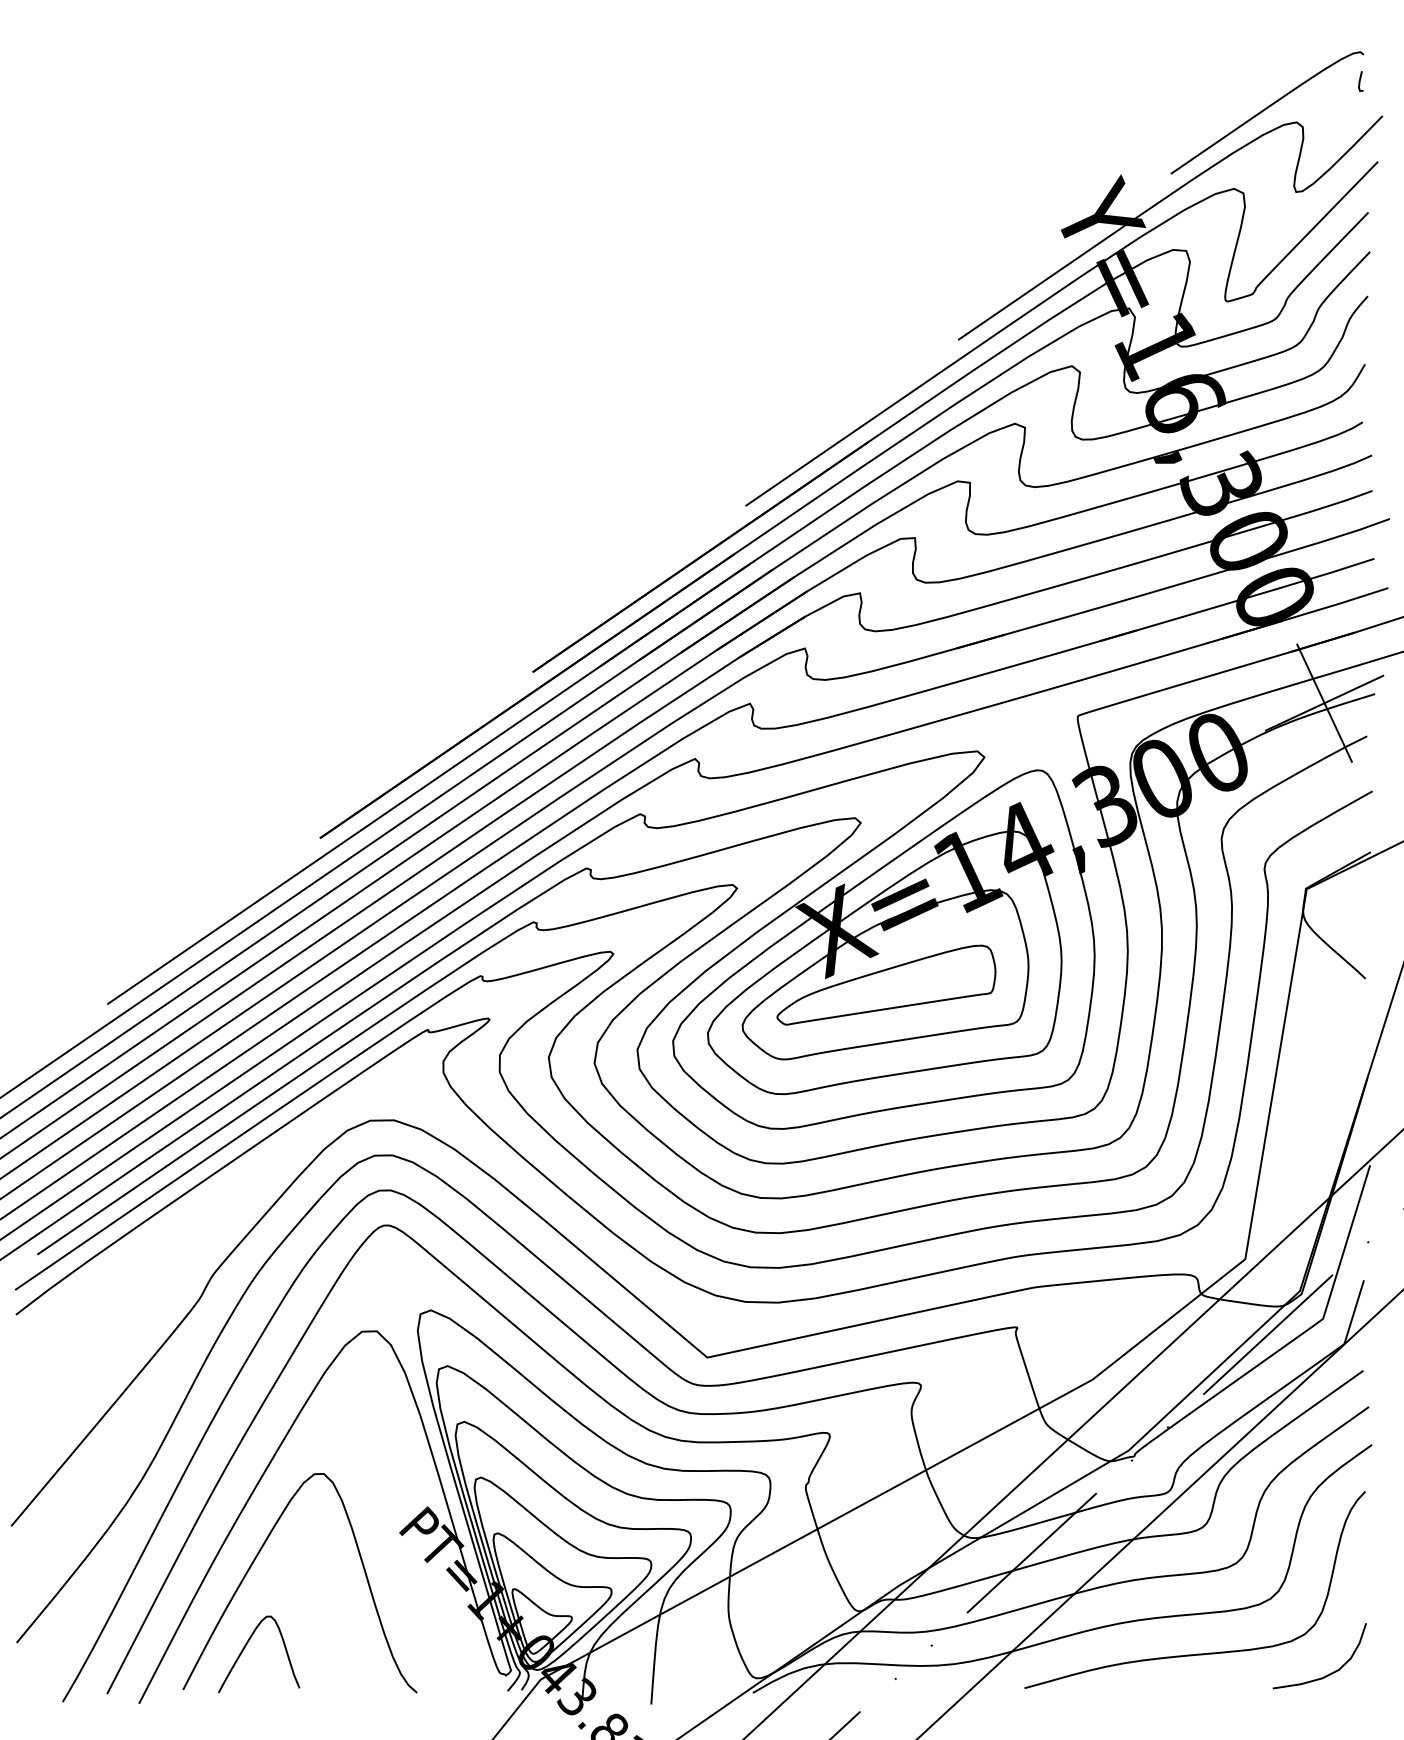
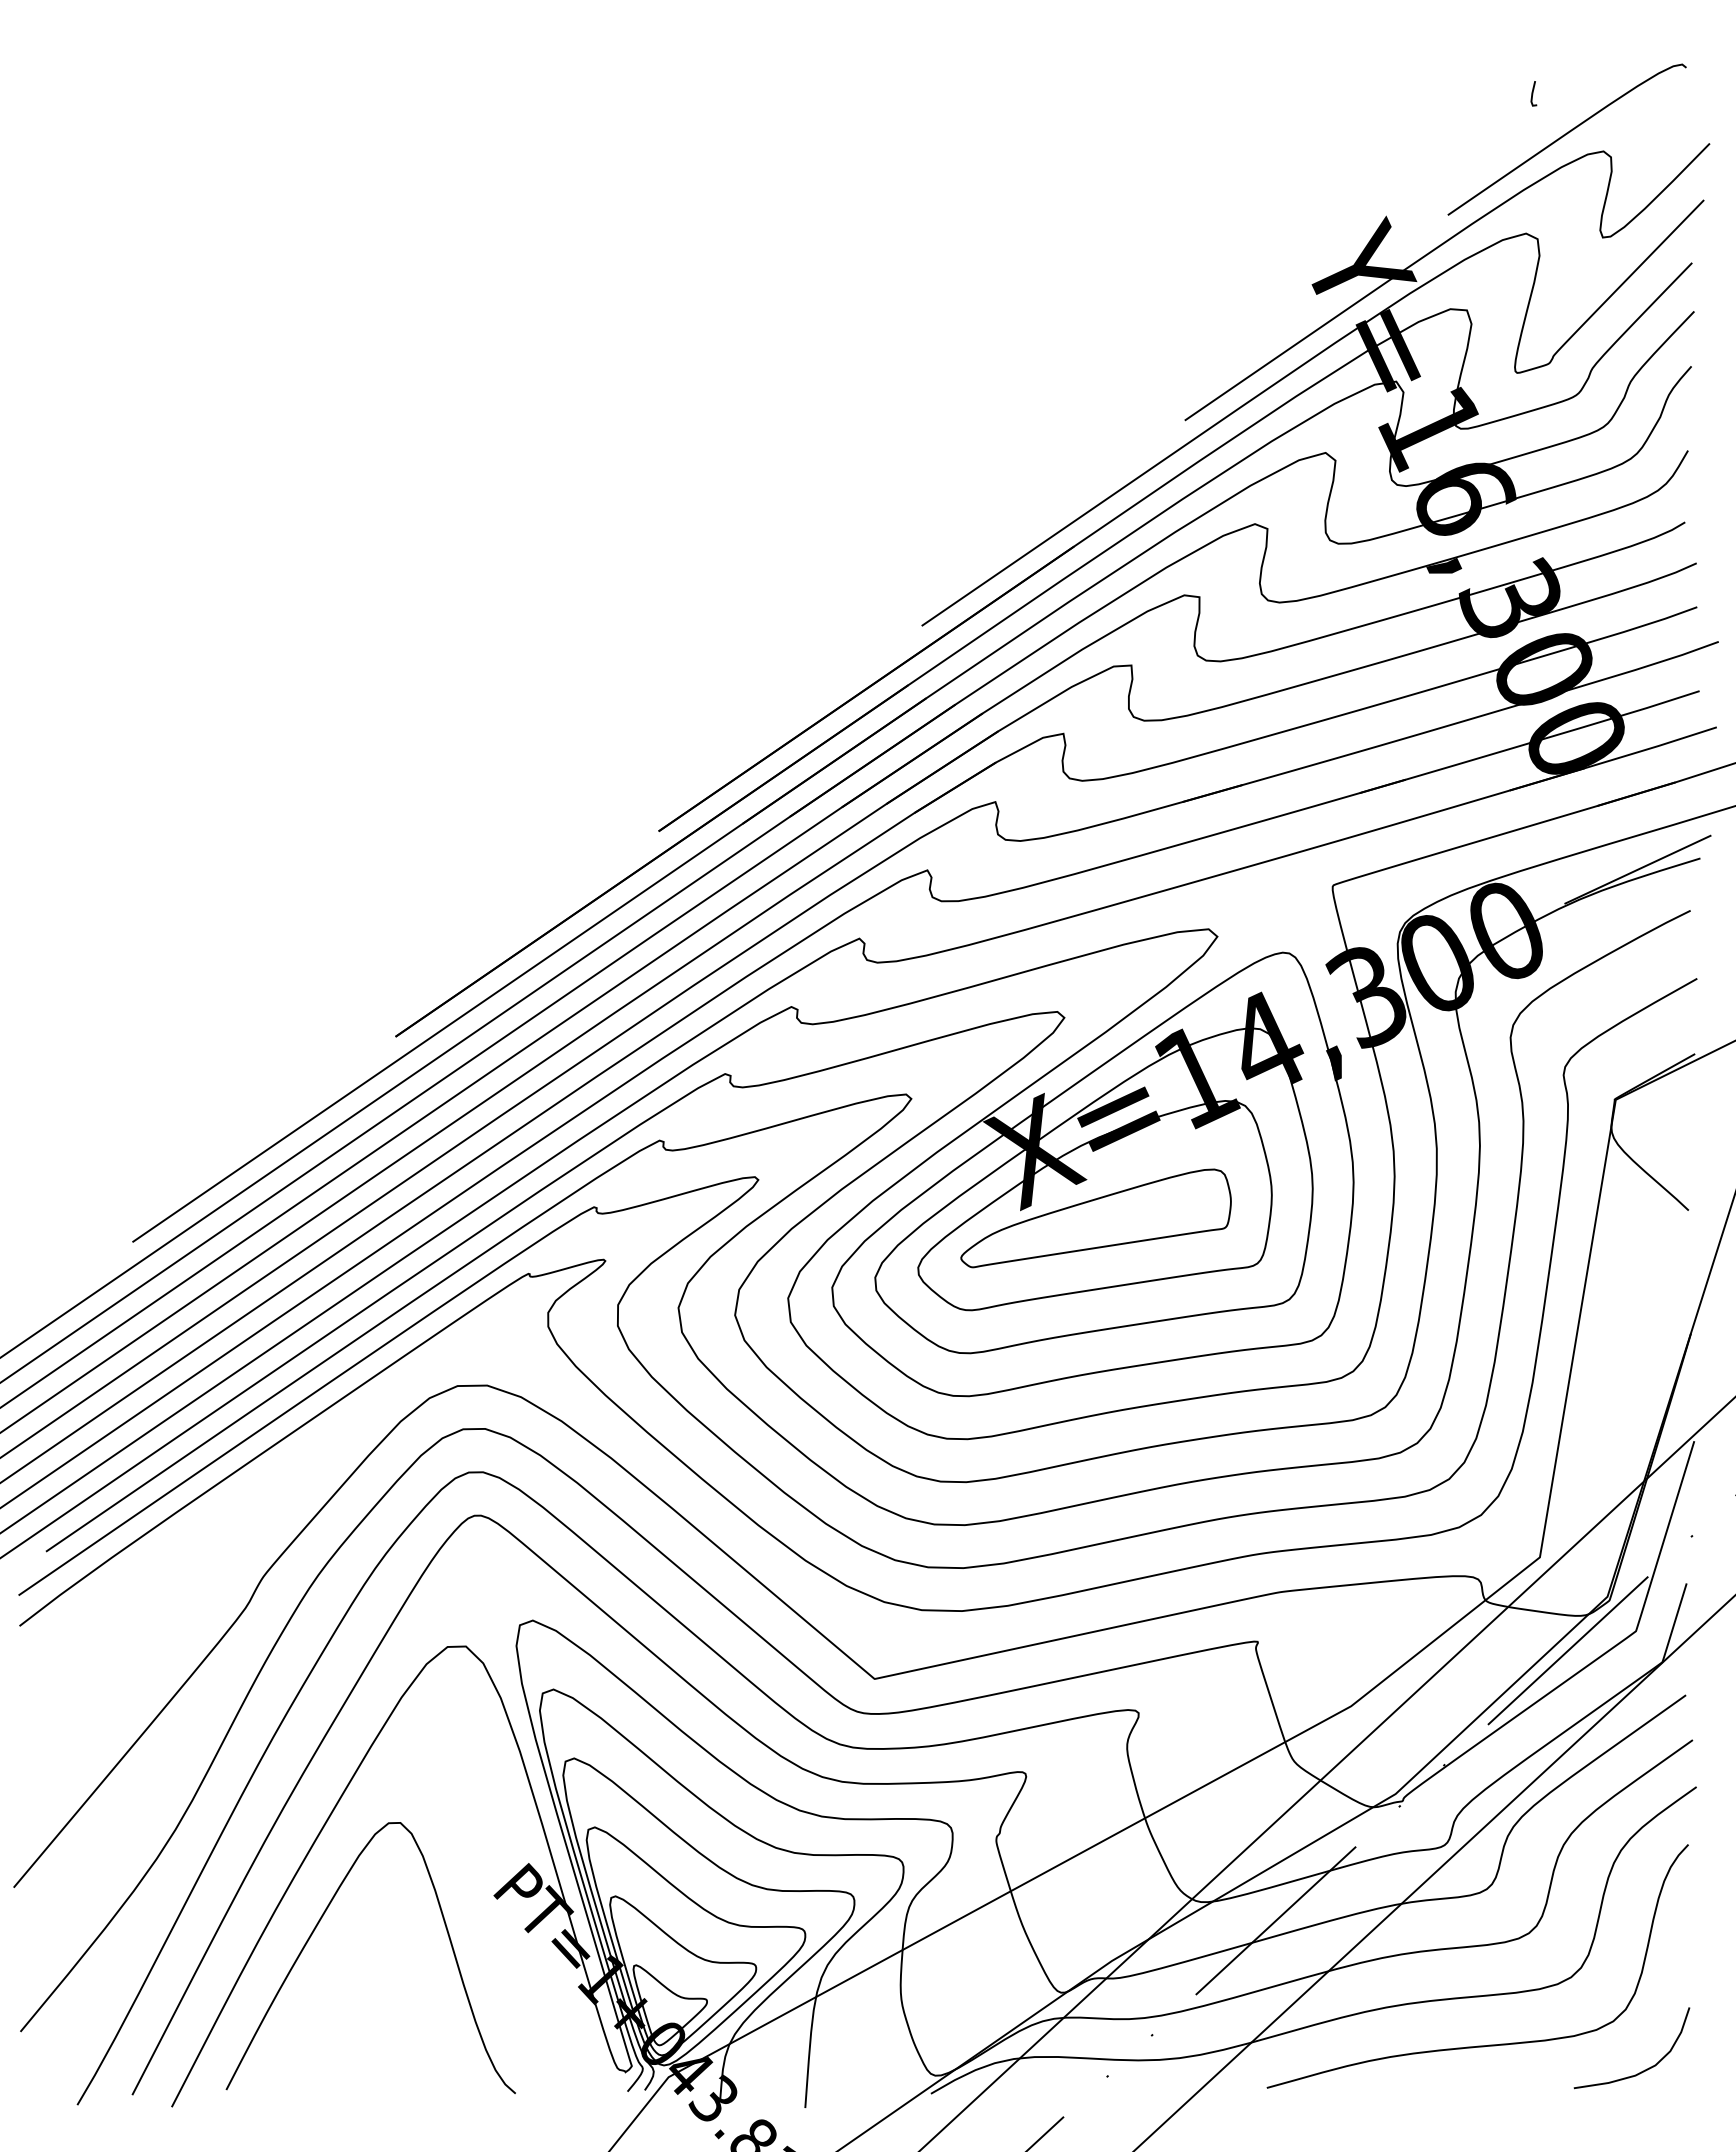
line: (1360, 81) -> (1533, 93), moved
line: (1324, 703) -> (1637, 869), removed
curve: (245, 1647) -> (303, 2037), removed

